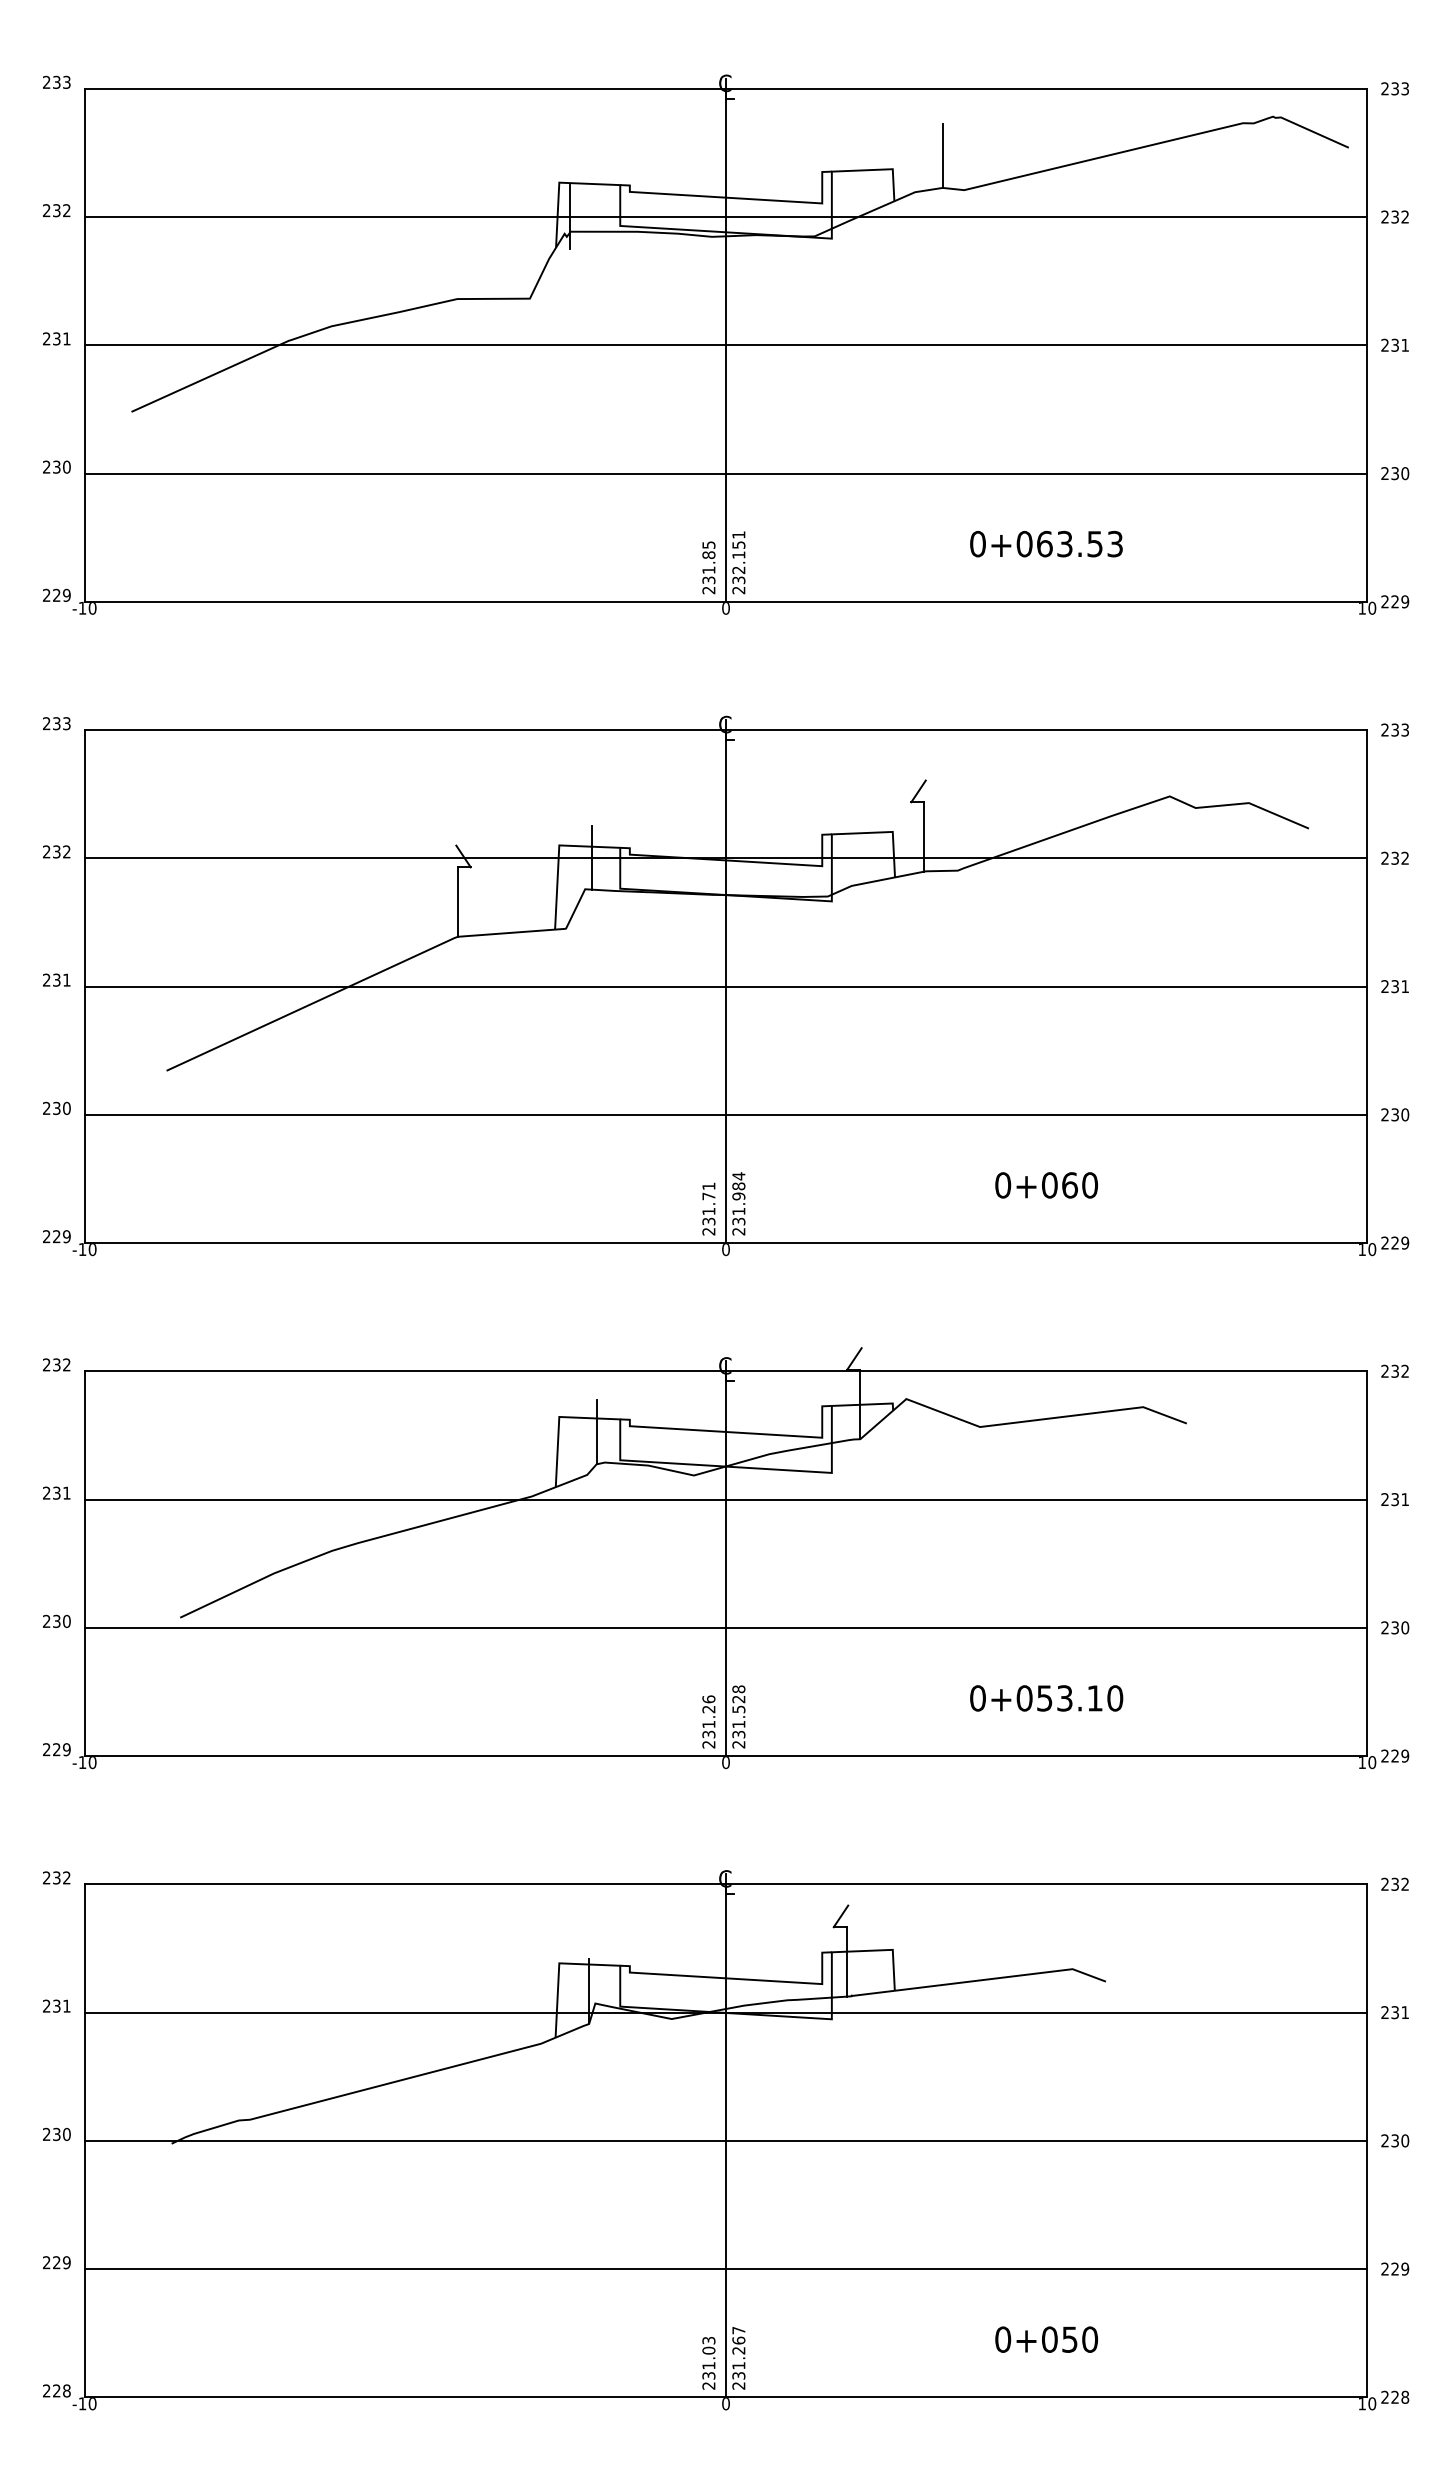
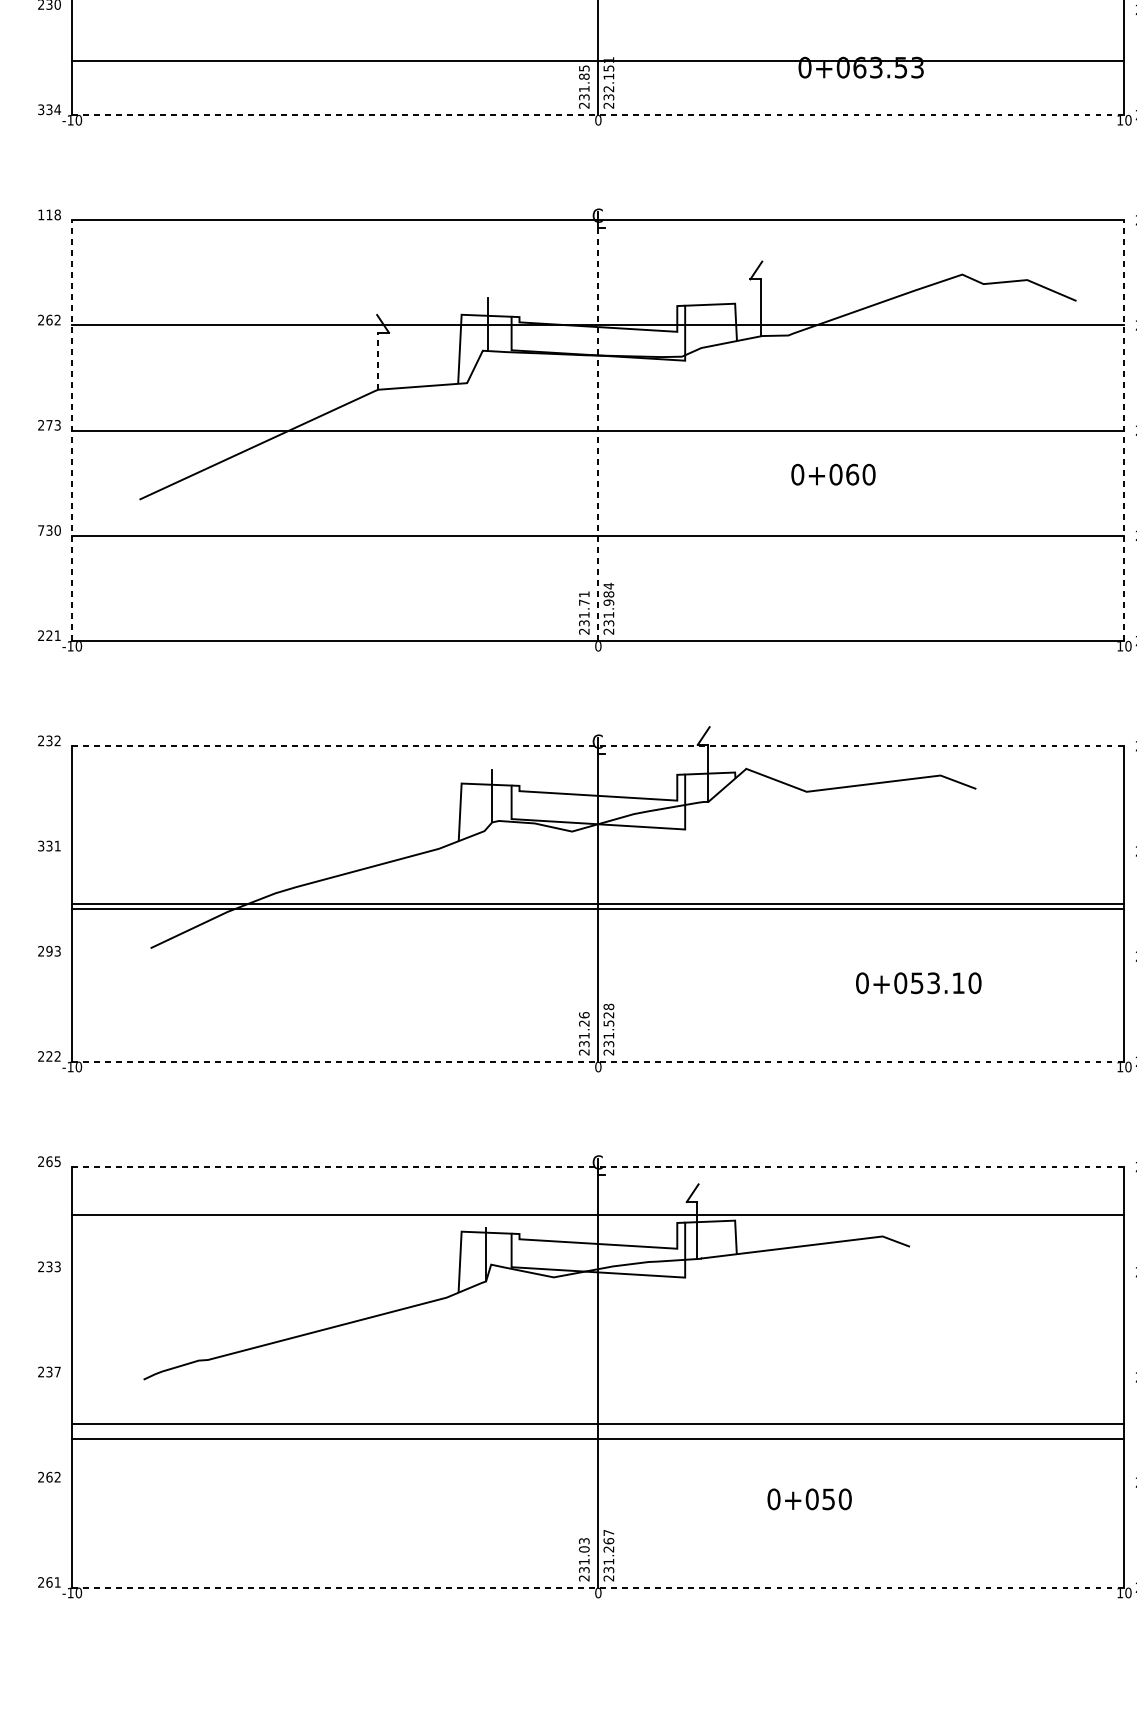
line: (725, 473) -> (597, 60), moved
text: (56, 594) -> (49, 108), 229 -> 334
line: (726, 601) -> (598, 114), solid -> dashed
text: (56, 723) -> (49, 214), 233 -> 118
text: (56, 851) -> (49, 319), 232 -> 262
line: (457, 902) -> (378, 361), solid -> dashed
text: (61, 979) -> (53, 424), 231 -> 273
line: (84, 986) -> (72, 430), solid -> dashed
line: (726, 986) -> (598, 430), solid -> dashed
line: (1367, 986) -> (1124, 430), solid -> dashed
text: (46, 1107) -> (41, 529), 230 -> 730
text: (1046, 1185) -> (833, 474), moved
text: (66, 1236) -> (57, 635), 229 -> 221
line: (726, 1371) -> (598, 746), solid -> dashed
text: (46, 1493) -> (41, 846), 231 -> 331
line: (725, 1499) -> (597, 908), moved
text: (61, 1621) -> (53, 951), 230 -> 293
line: (725, 1627) -> (597, 903), moved
text: (1046, 1698) -> (918, 983), moved
text: (66, 1749) -> (57, 1056), 229 -> 222
line: (726, 1756) -> (598, 1062), solid -> dashed
text: (61, 1877) -> (53, 1161), 232 -> 265
line: (726, 1884) -> (598, 1167), solid -> dashed
text: (66, 2005) -> (57, 1266), 231 -> 233
line: (725, 2012) -> (597, 1214), moved
text: (66, 2133) -> (57, 1371), 230 -> 237
line: (725, 2140) -> (597, 1438), moved
text: (61, 2262) -> (53, 1477), 229 -> 262
line: (725, 2269) -> (597, 1424), moved
text: (1046, 2339) -> (809, 1499), moved
text: (61, 2390) -> (53, 1582), 228 -> 261
line: (726, 2397) -> (598, 1587), solid -> dashed

